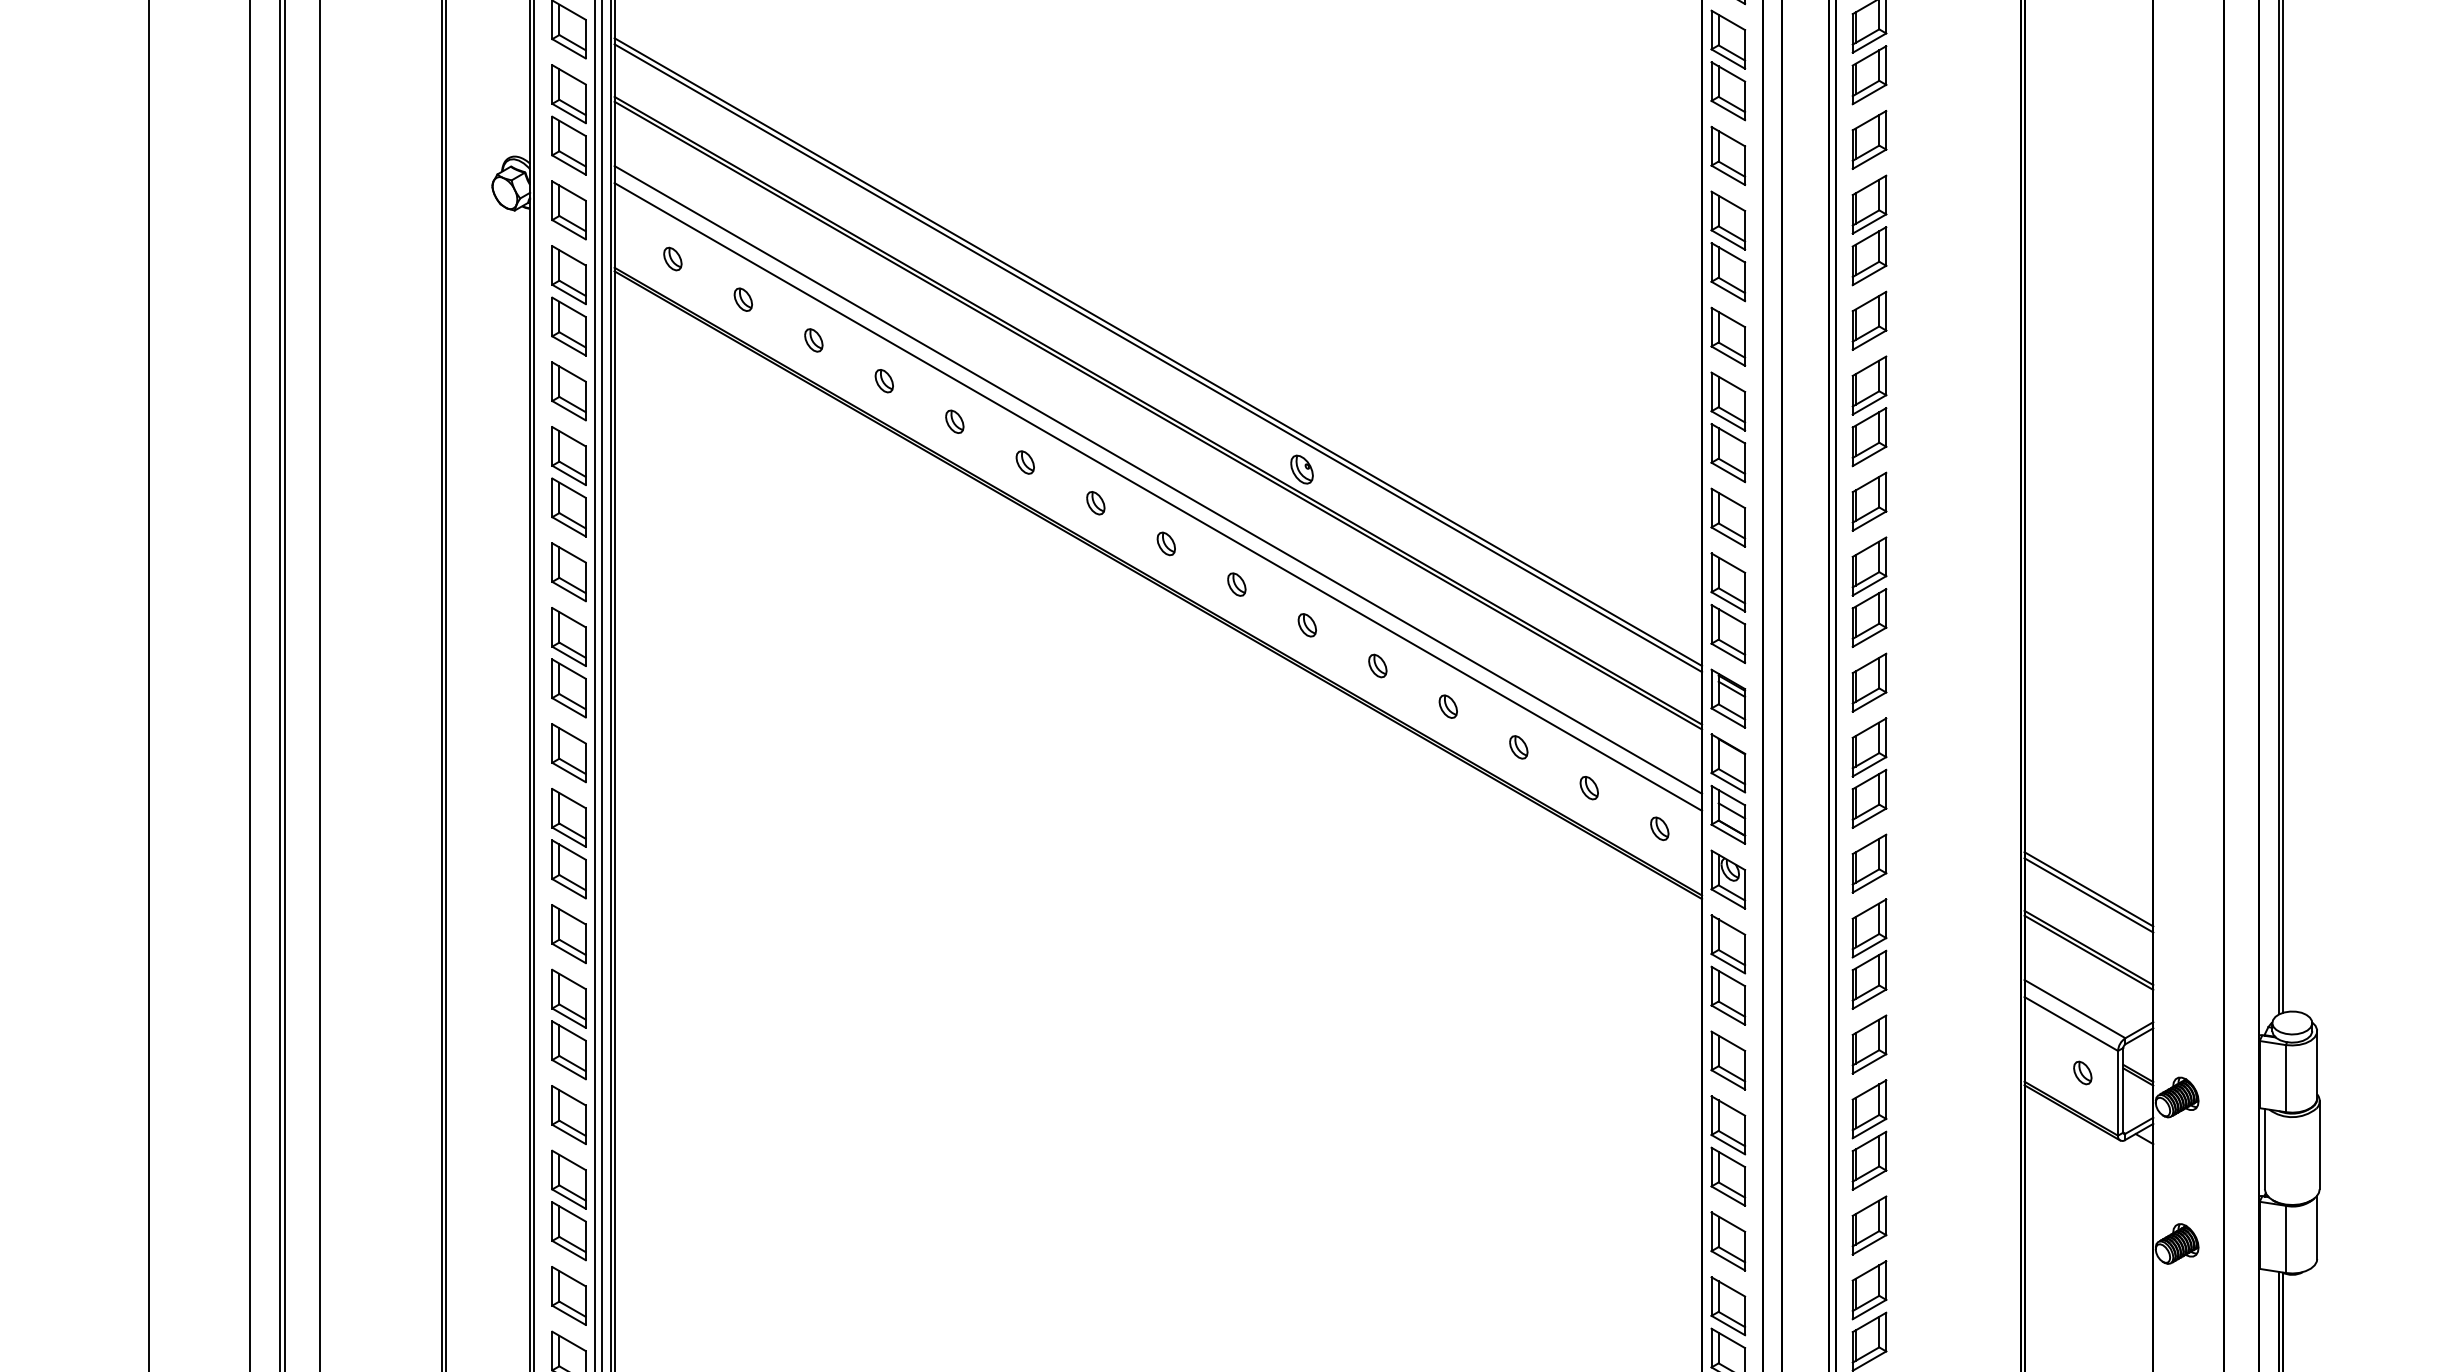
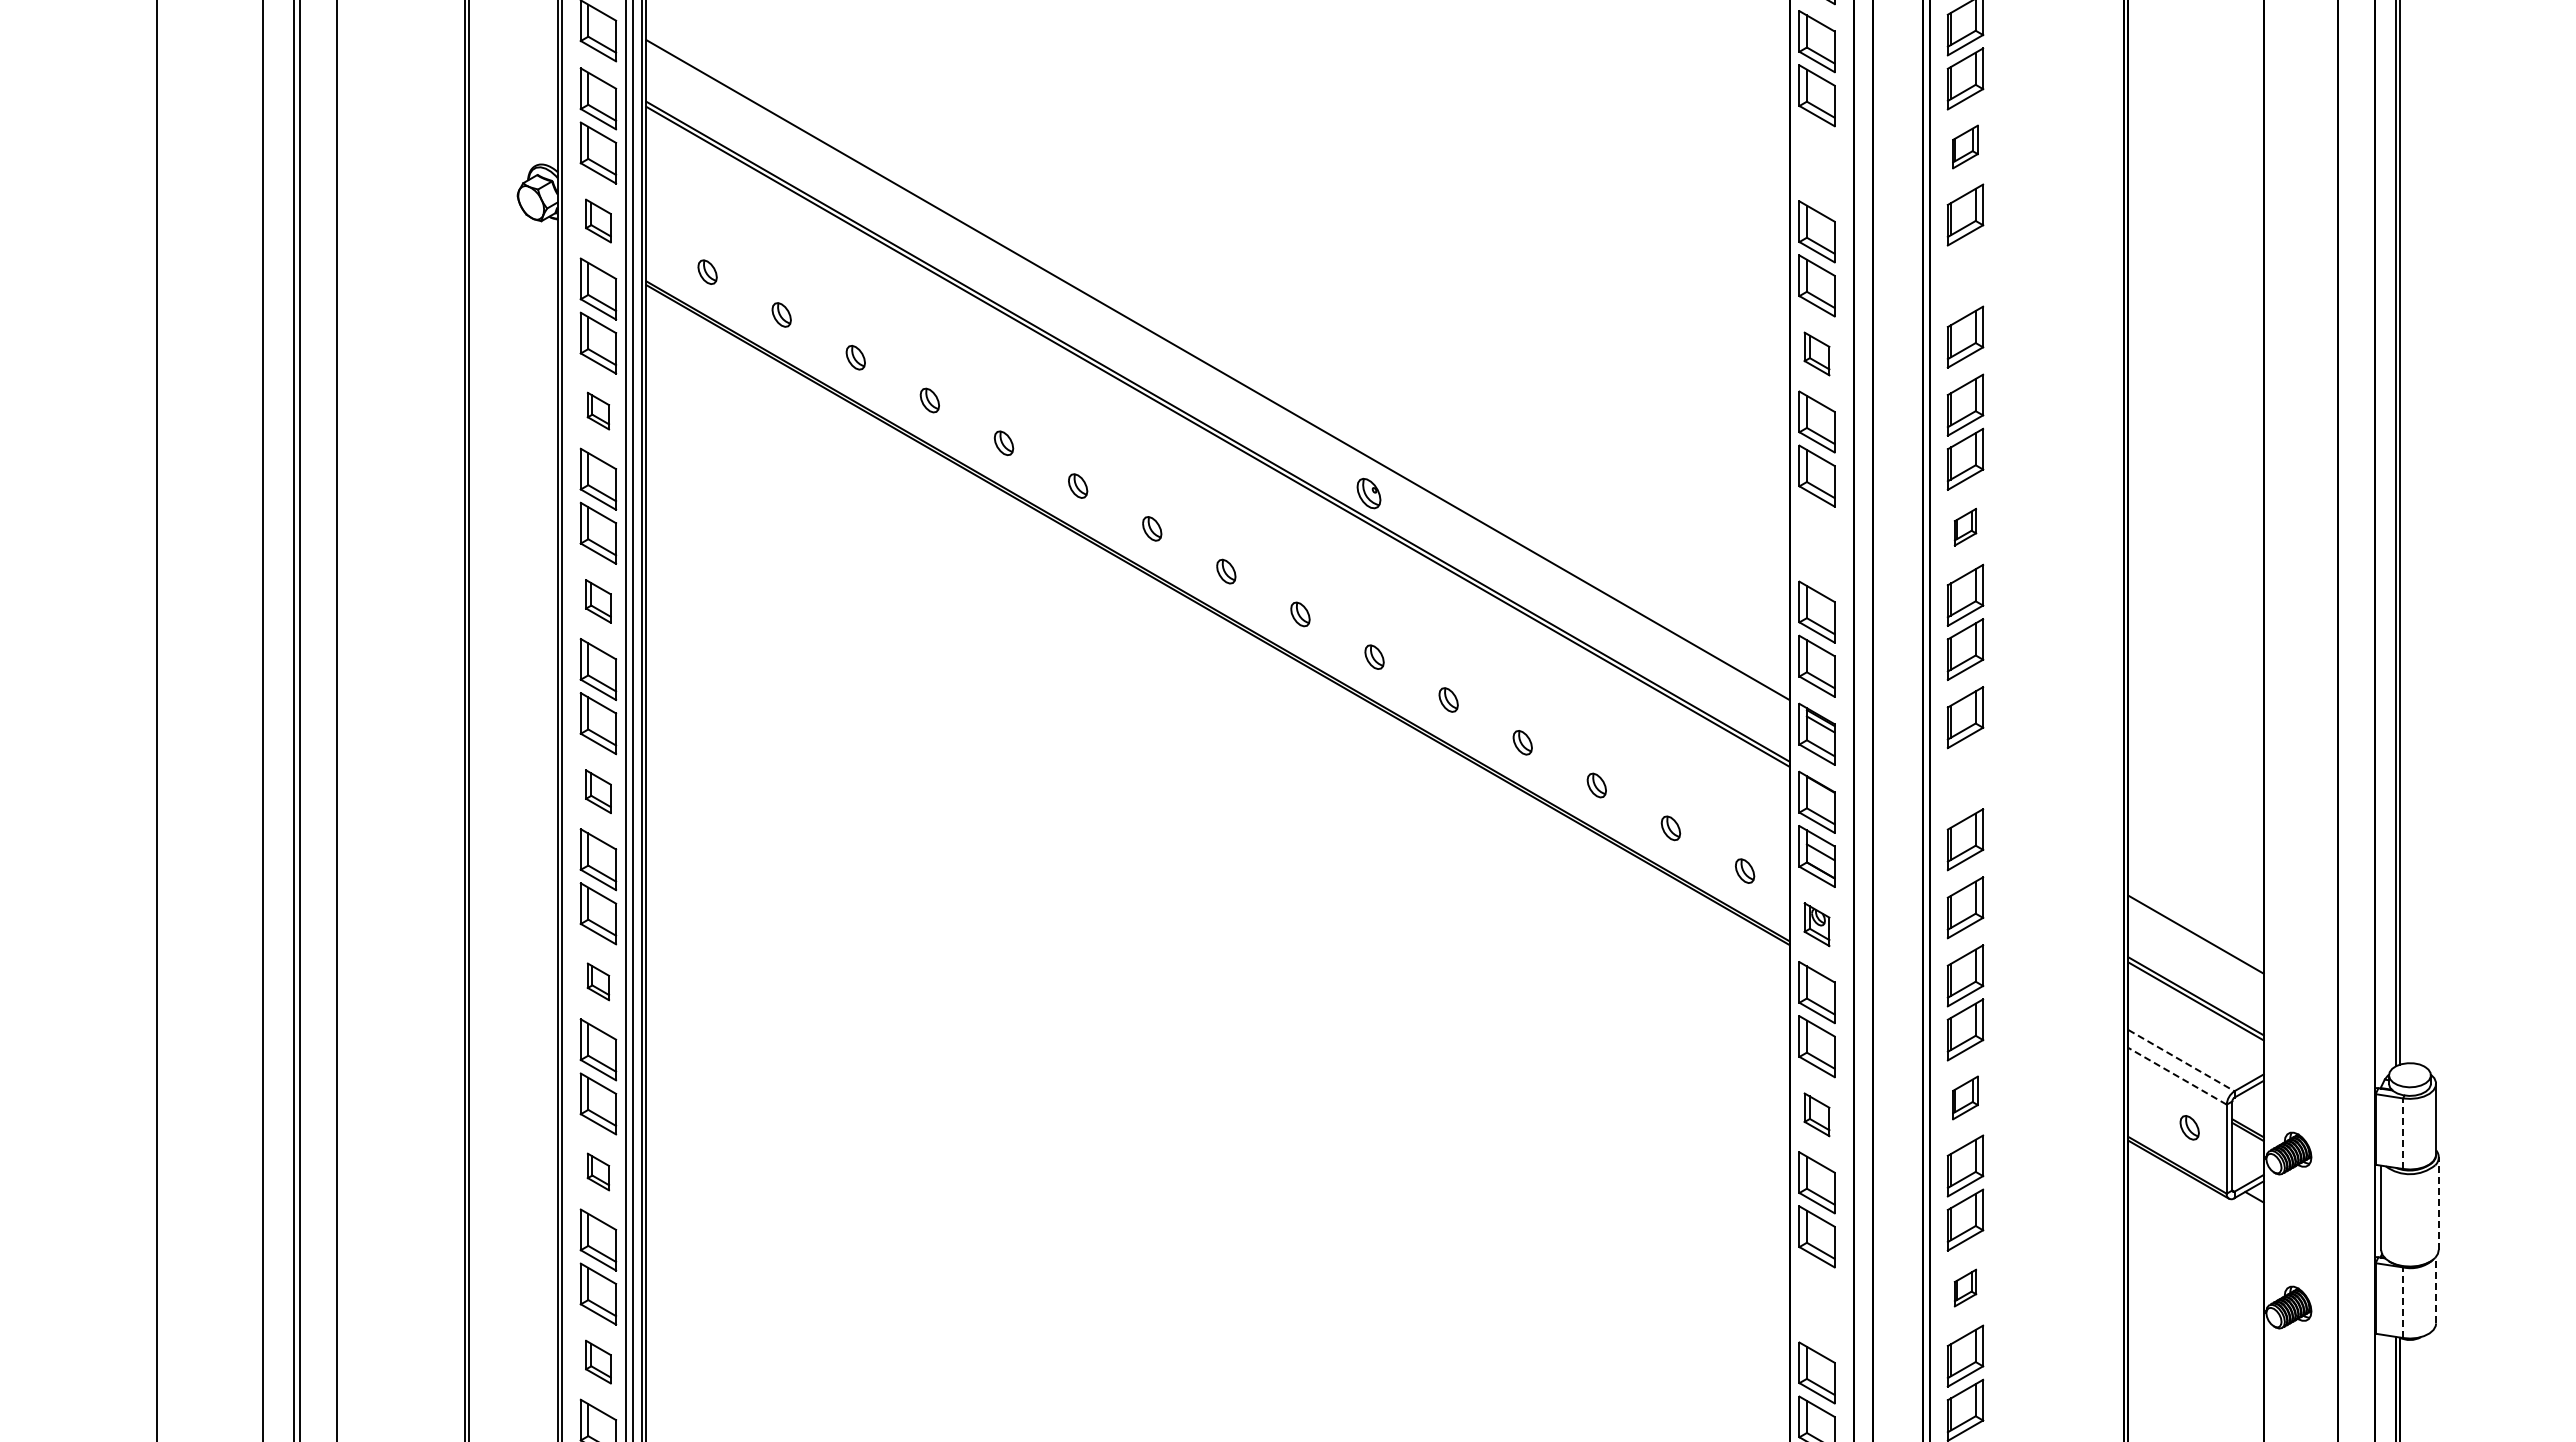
part: (1869, 139) -> (1965, 146), size x0.7
part: (1727, 155) -> (1816, 163), removed
part: (569, 209) -> (598, 220), size x0.7
part: (1869, 255) -> (1965, 268), removed
part: (1727, 336) -> (1816, 353), size x0.7
line: (1157, 358) -> (1217, 376), removed
part: (569, 390) -> (598, 410), size x0.6
line: (1157, 480) -> (1217, 504), removed
line: (1157, 497) -> (1217, 522), removed
part: (1869, 500) -> (1965, 526), size x0.6
part: (1727, 517) -> (1816, 543), removed
part: (569, 572) -> (598, 601), size x0.7
part: (1869, 747) -> (1965, 785), removed
part: (569, 753) -> (598, 791), size x0.7
part: (1727, 879) -> (1816, 924), size x0.7
line: (2088, 895) -> (2195, 941), removed
part: (569, 933) -> (598, 981), size x0.6
line: (2074, 1008) -> (2181, 1060), solid -> dashed
line: (2071, 1024) -> (2177, 1076), solid -> dashed
part: (1869, 1044) -> (1965, 1097), size x0.7
part: (1727, 1060) -> (1816, 1114), size x0.7
line: (2286, 1078) -> (2403, 1133), solid -> dashed
part: (569, 1114) -> (598, 1171), size x0.6
line: (2319, 1145) -> (2438, 1203), solid -> dashed
part: (1869, 1224) -> (1965, 1287), size x0.6
line: (2317, 1226) -> (2436, 1289), solid -> dashed
line: (2286, 1239) -> (2403, 1302), solid -> dashed
part: (1727, 1241) -> (1816, 1304), removed
part: (569, 1295) -> (598, 1361), size x0.7

